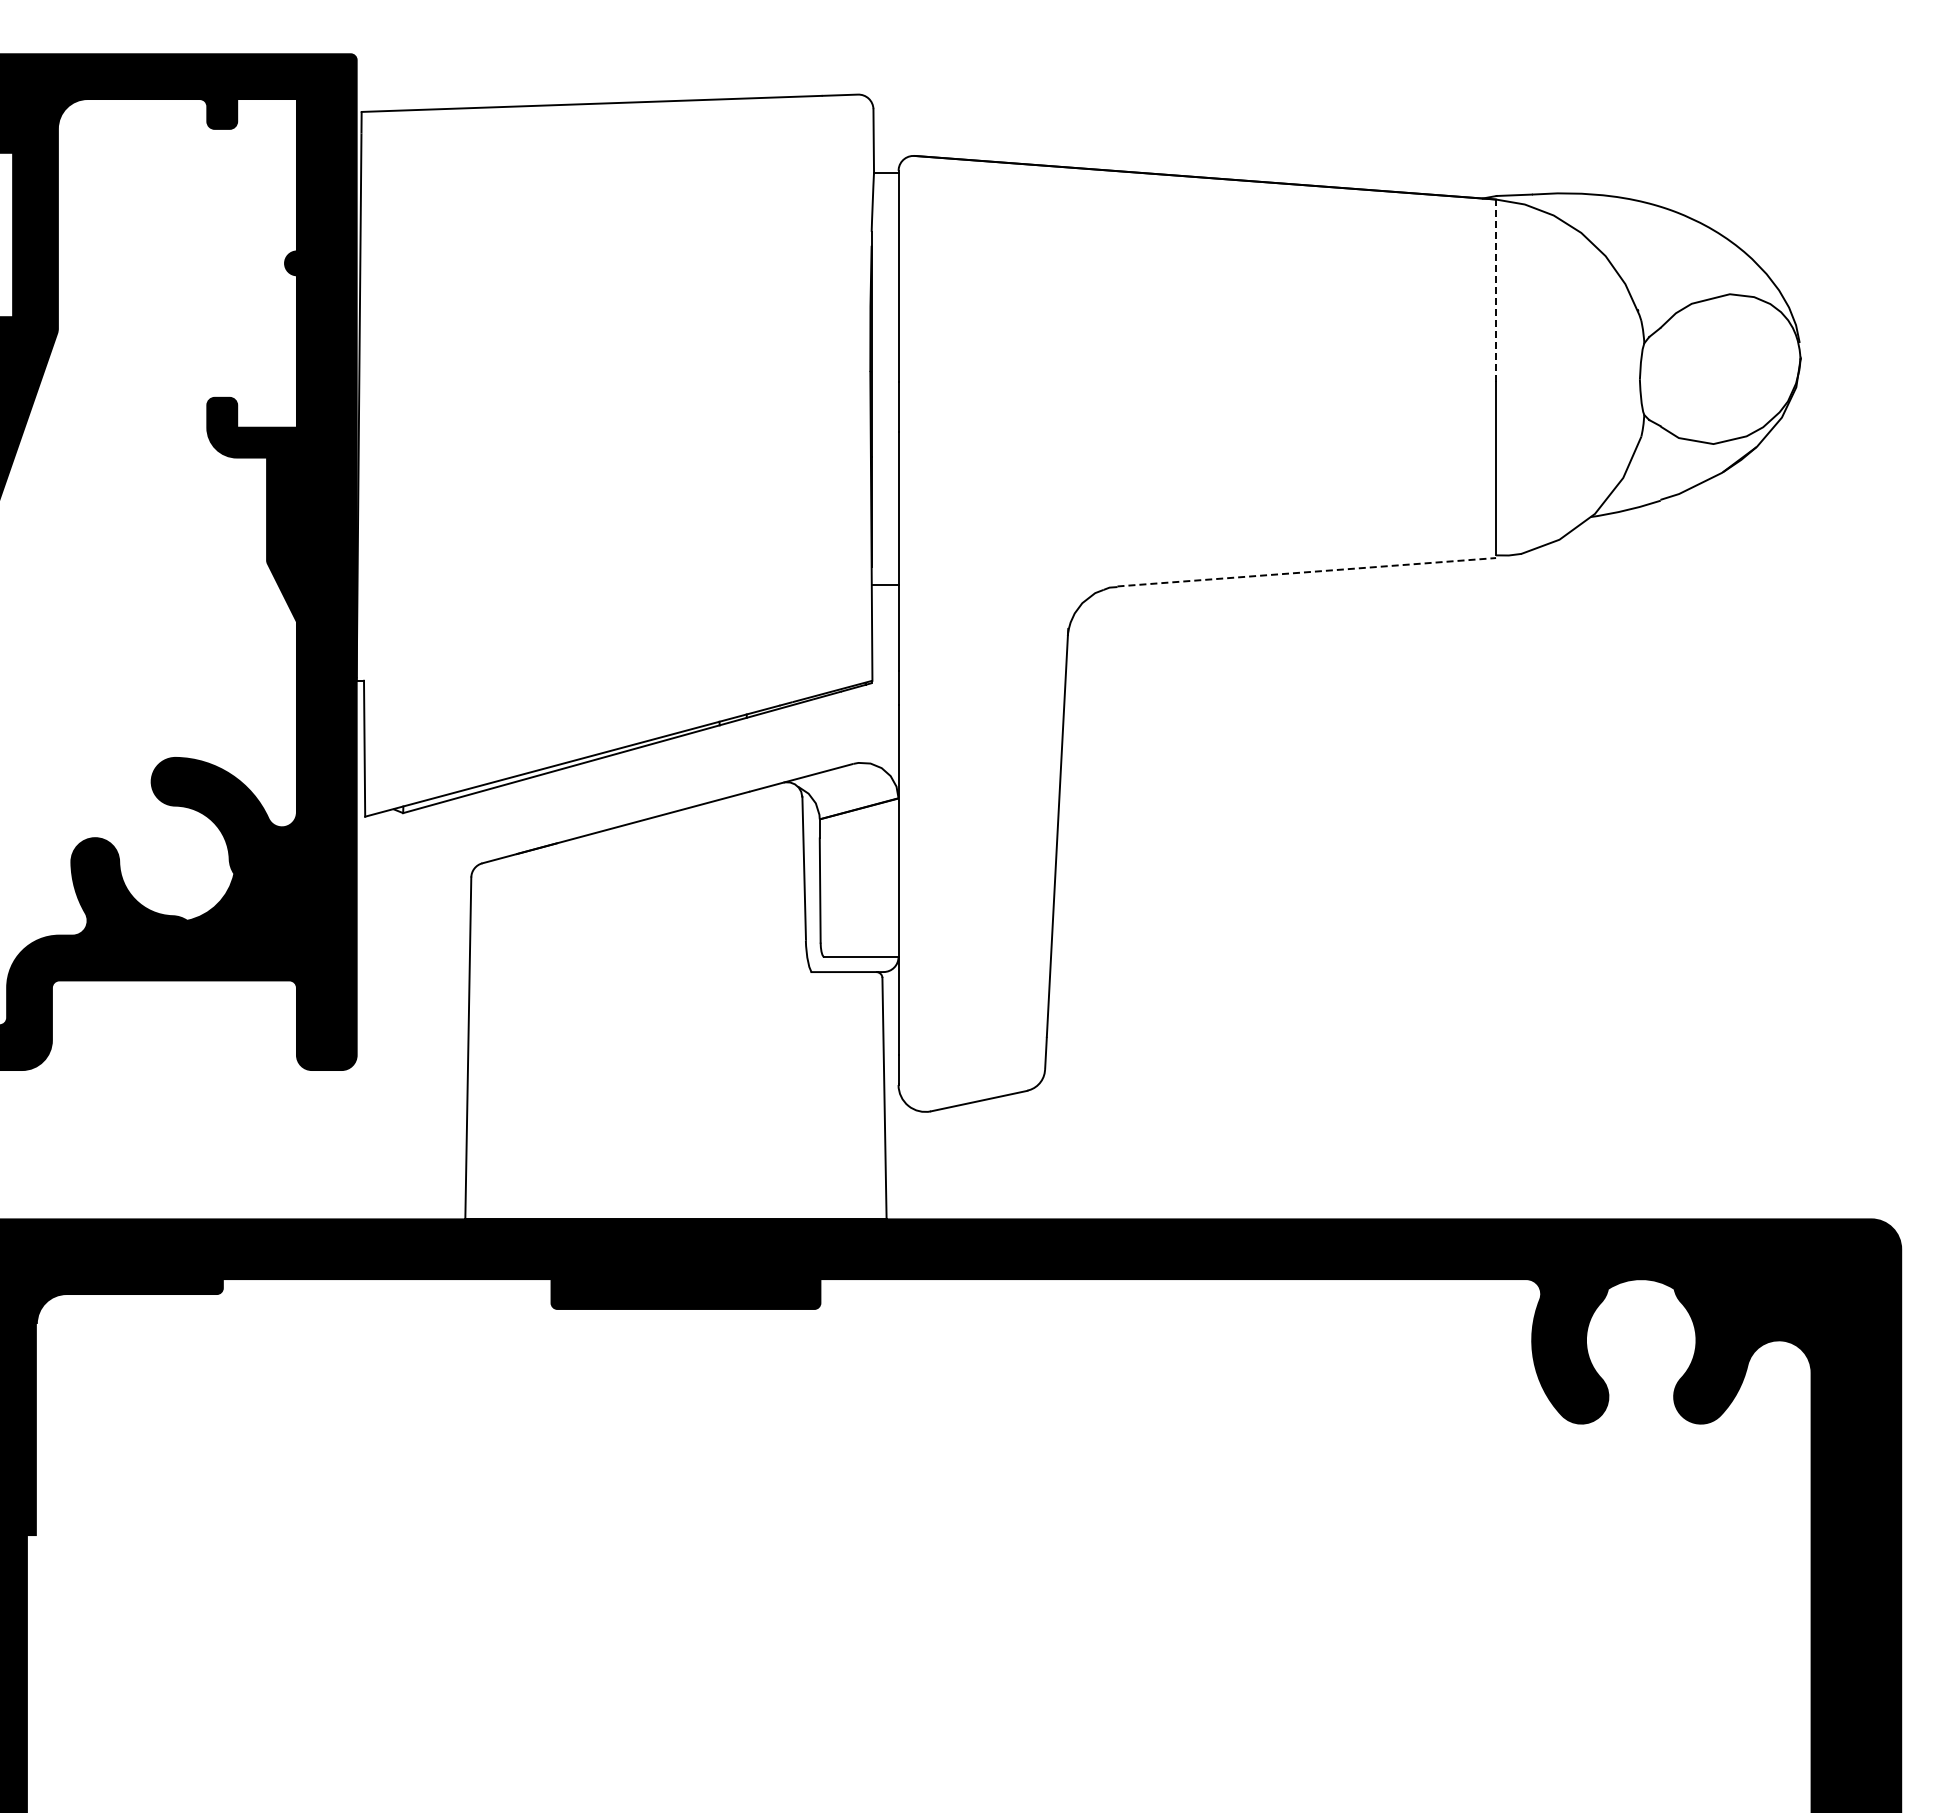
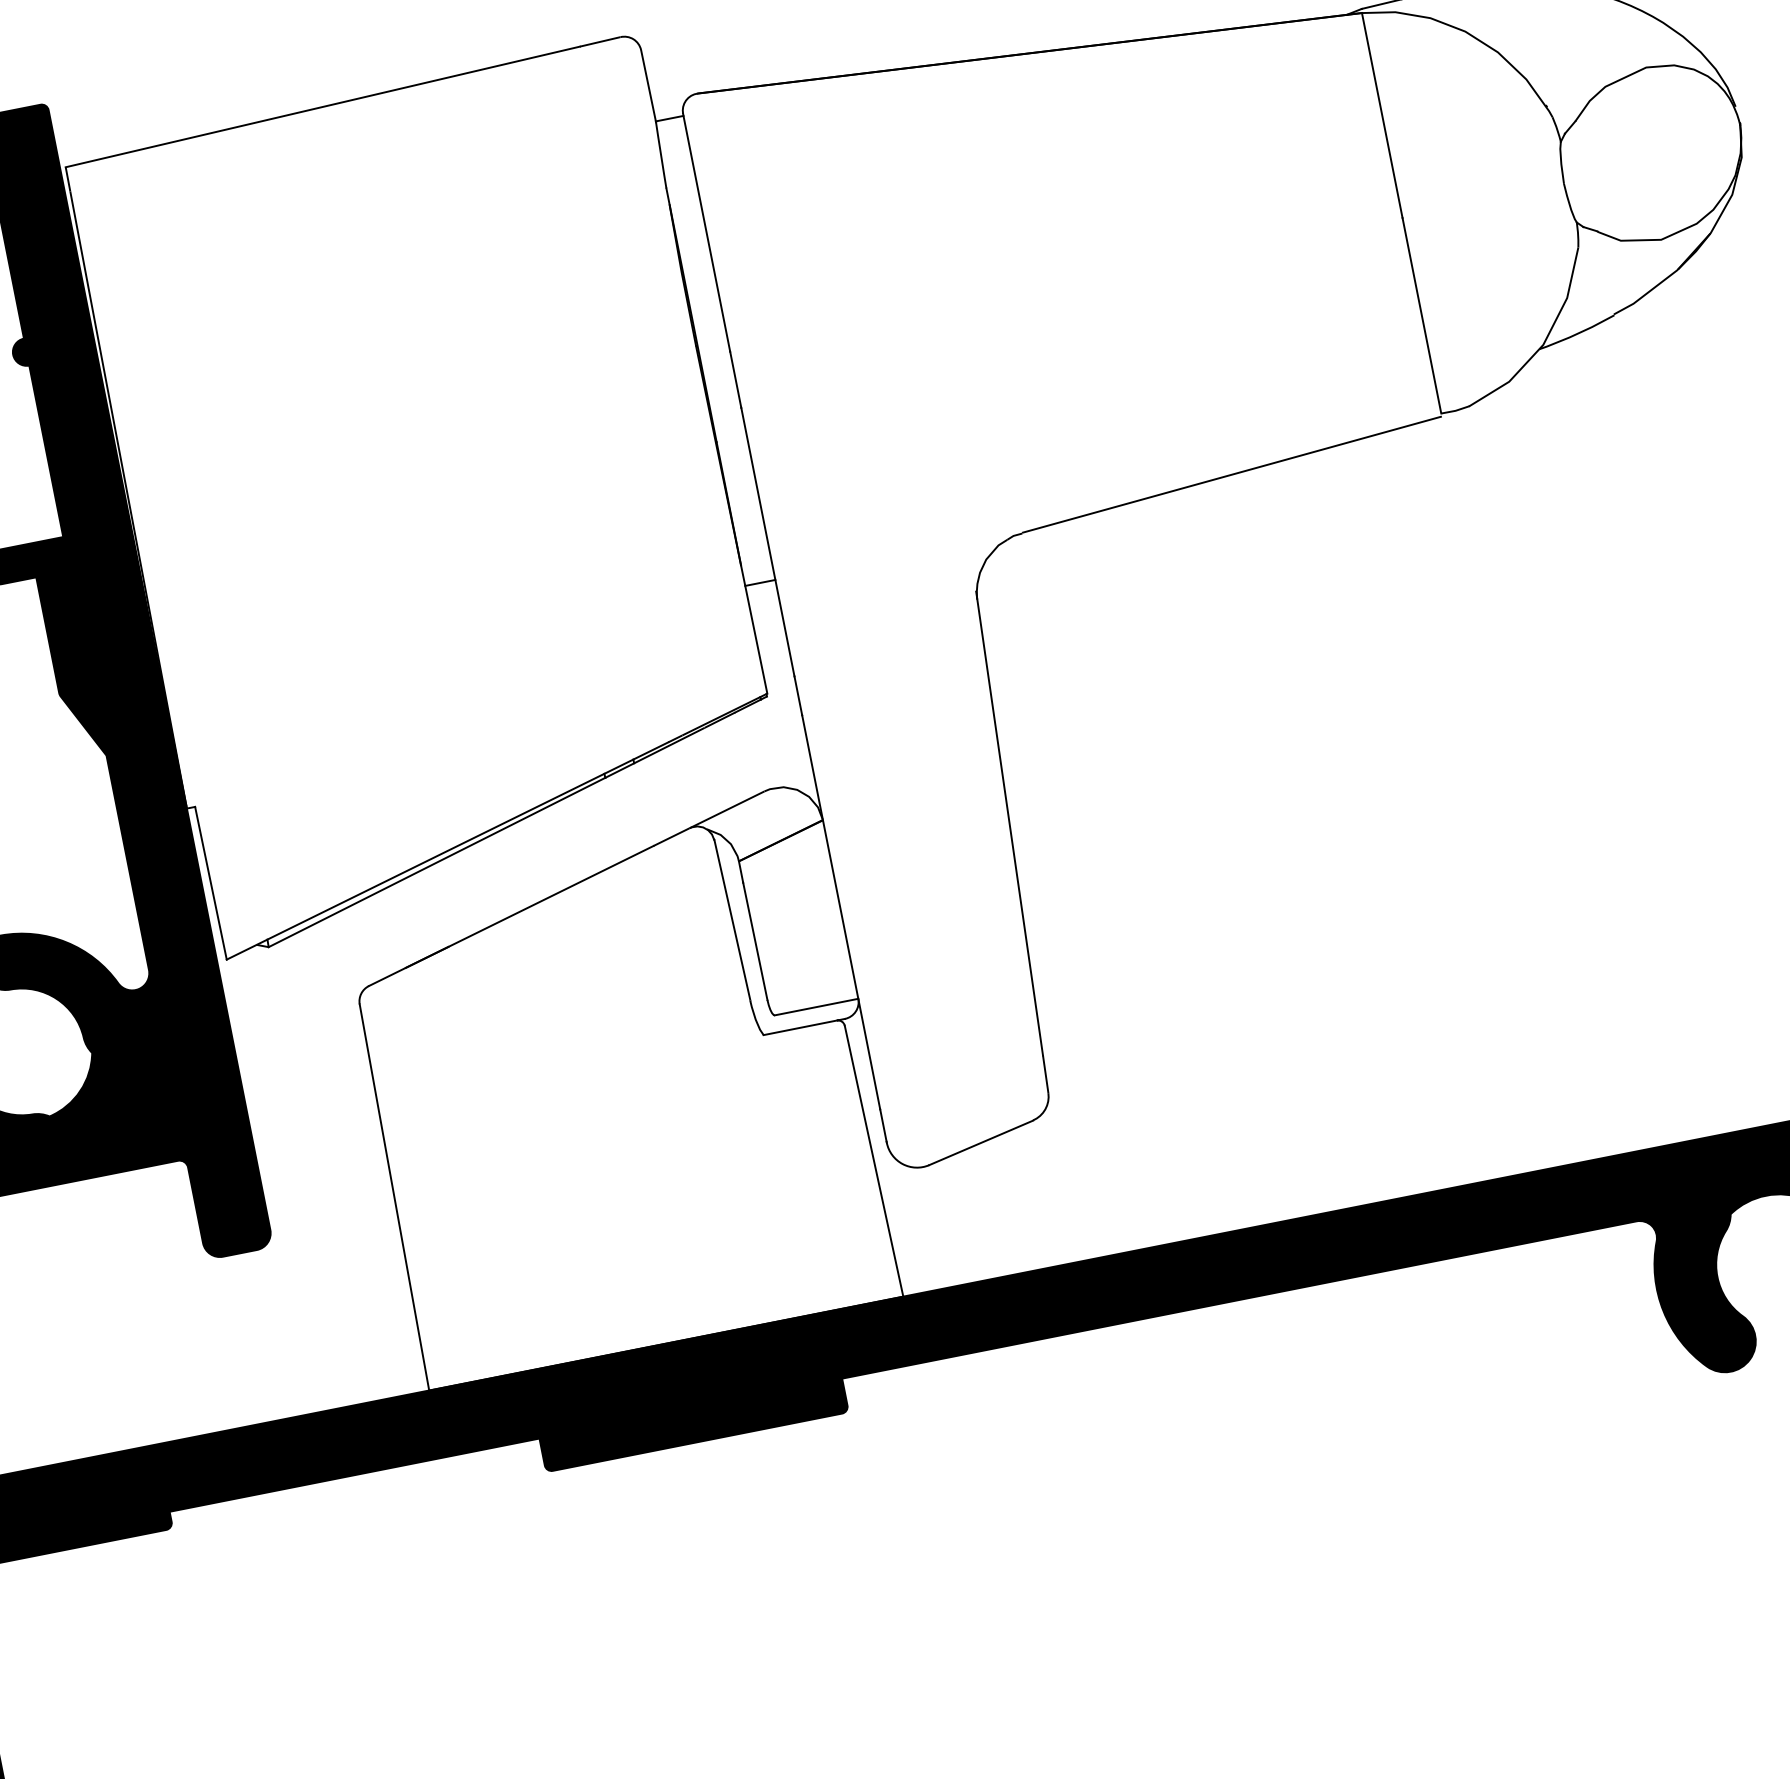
line: (1496, 290) -> (1382, 115), dashed -> solid
line: (1306, 572) -> (1231, 475), dashed -> solid

